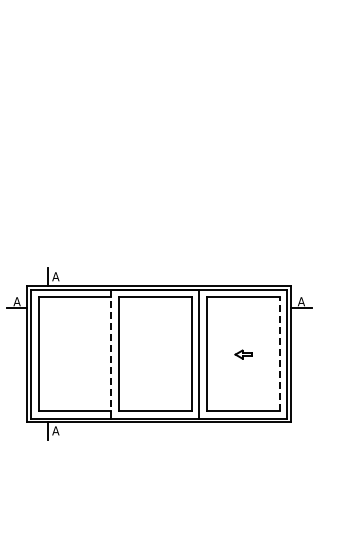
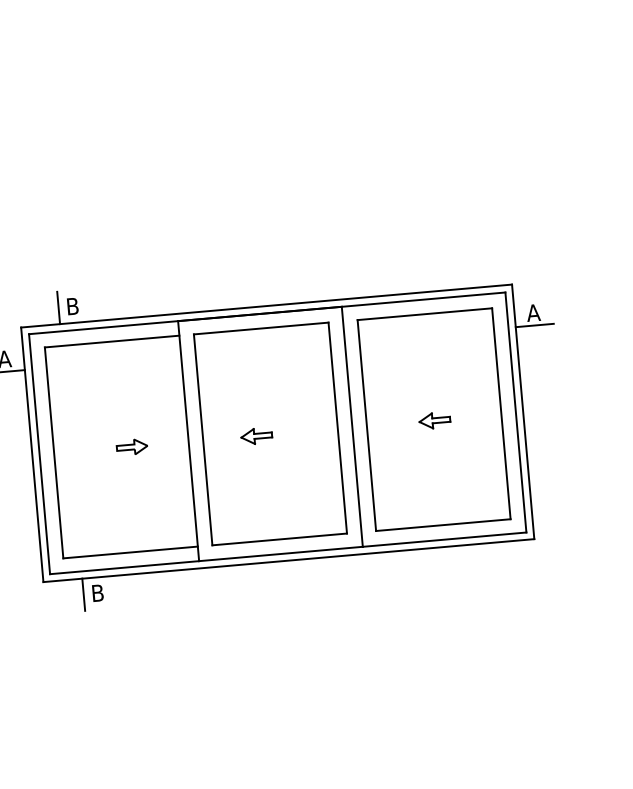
text: (55, 276) -> (71, 306), A -> B
part: (80, 354) -> (131, 447), added
line: (111, 354) -> (188, 442), dashed -> solid
part: (147, 354) -> (255, 436), added
line: (279, 354) -> (501, 414), dashed -> solid
text: (55, 430) -> (97, 592), A -> B

